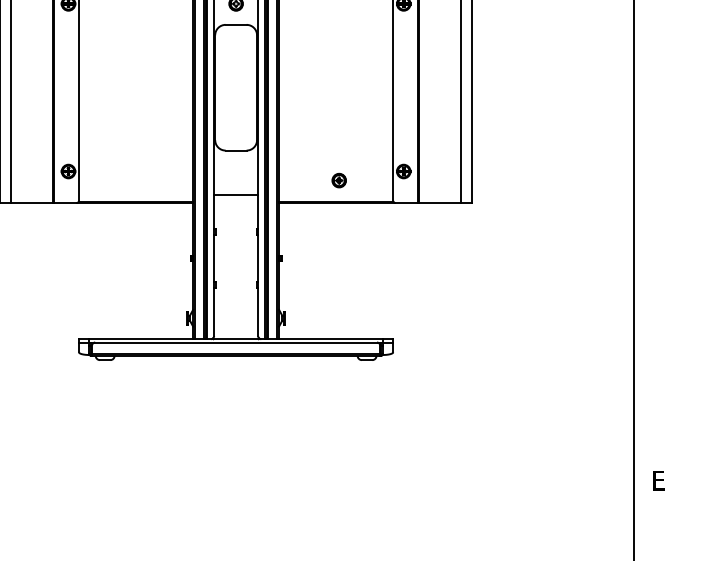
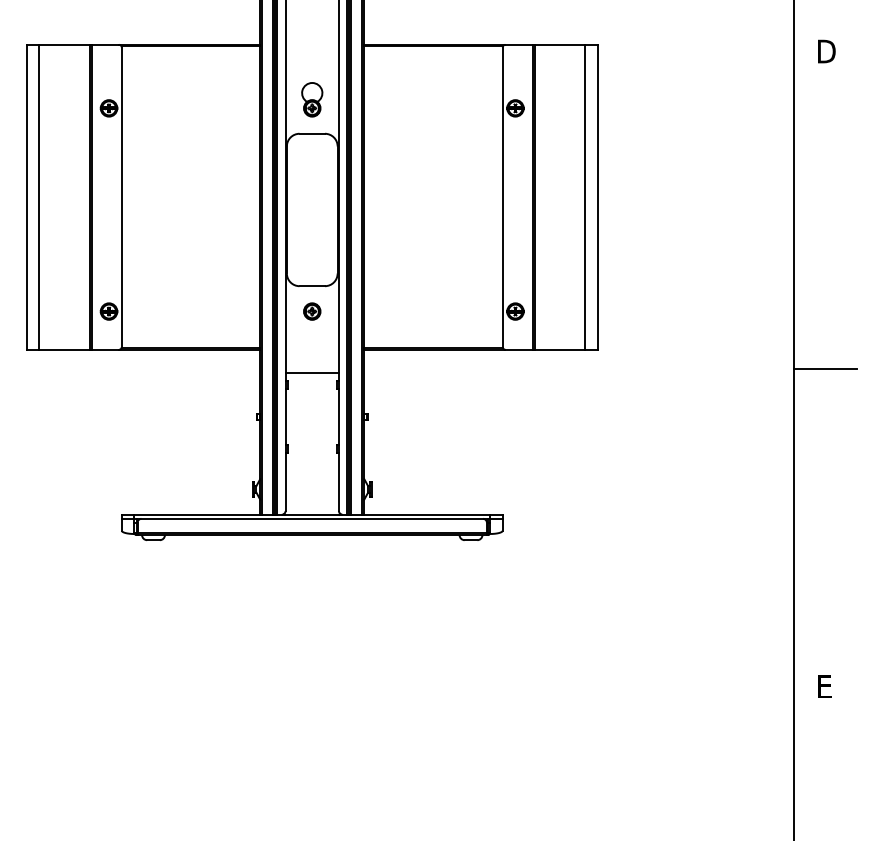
part: (339, 180) -> (312, 311), moved
line: (235, 195) -> (311, 372), moved
line: (659, 219) -> (825, 369), added

